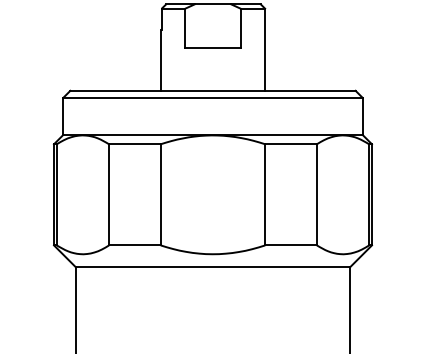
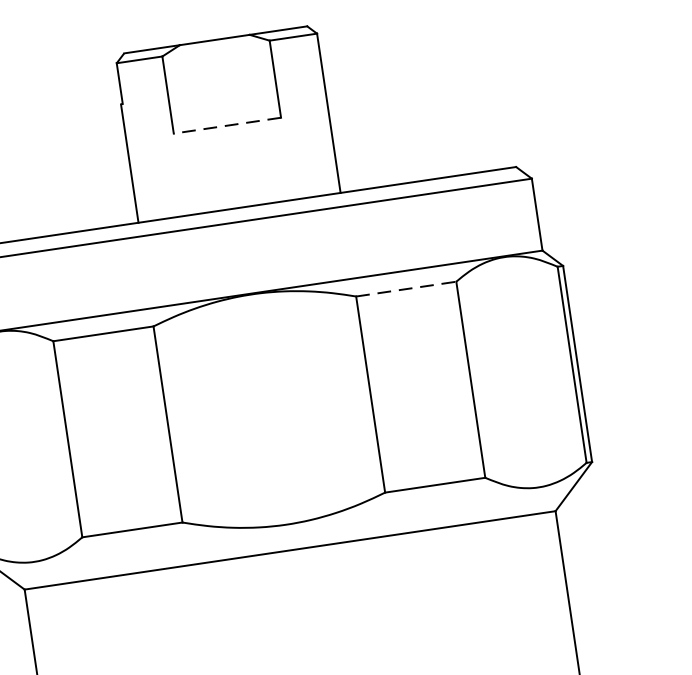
line: (213, 48) -> (228, 125), solid -> dashed
line: (291, 144) -> (407, 289), solid -> dashed

